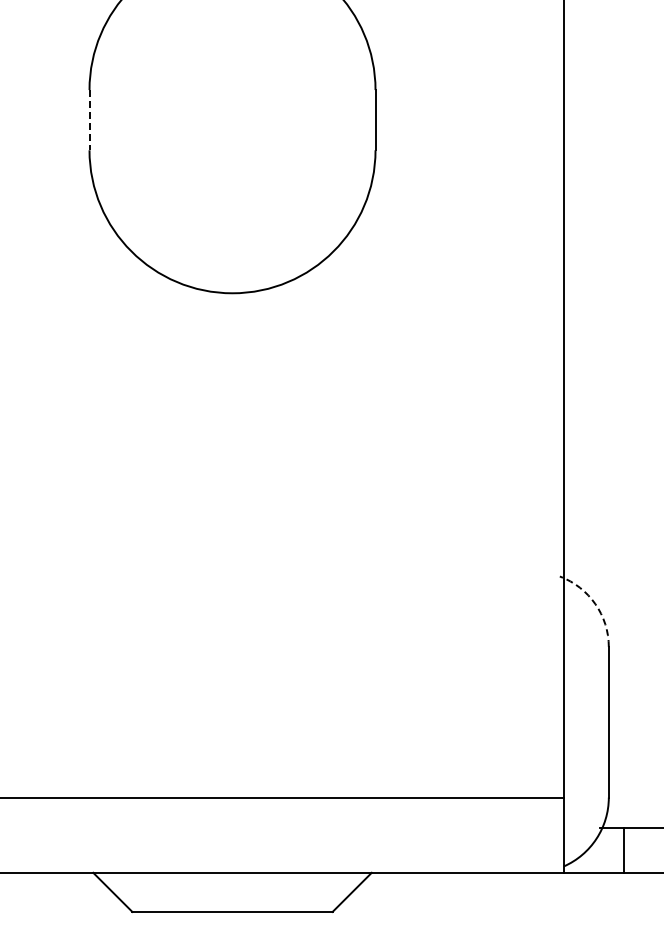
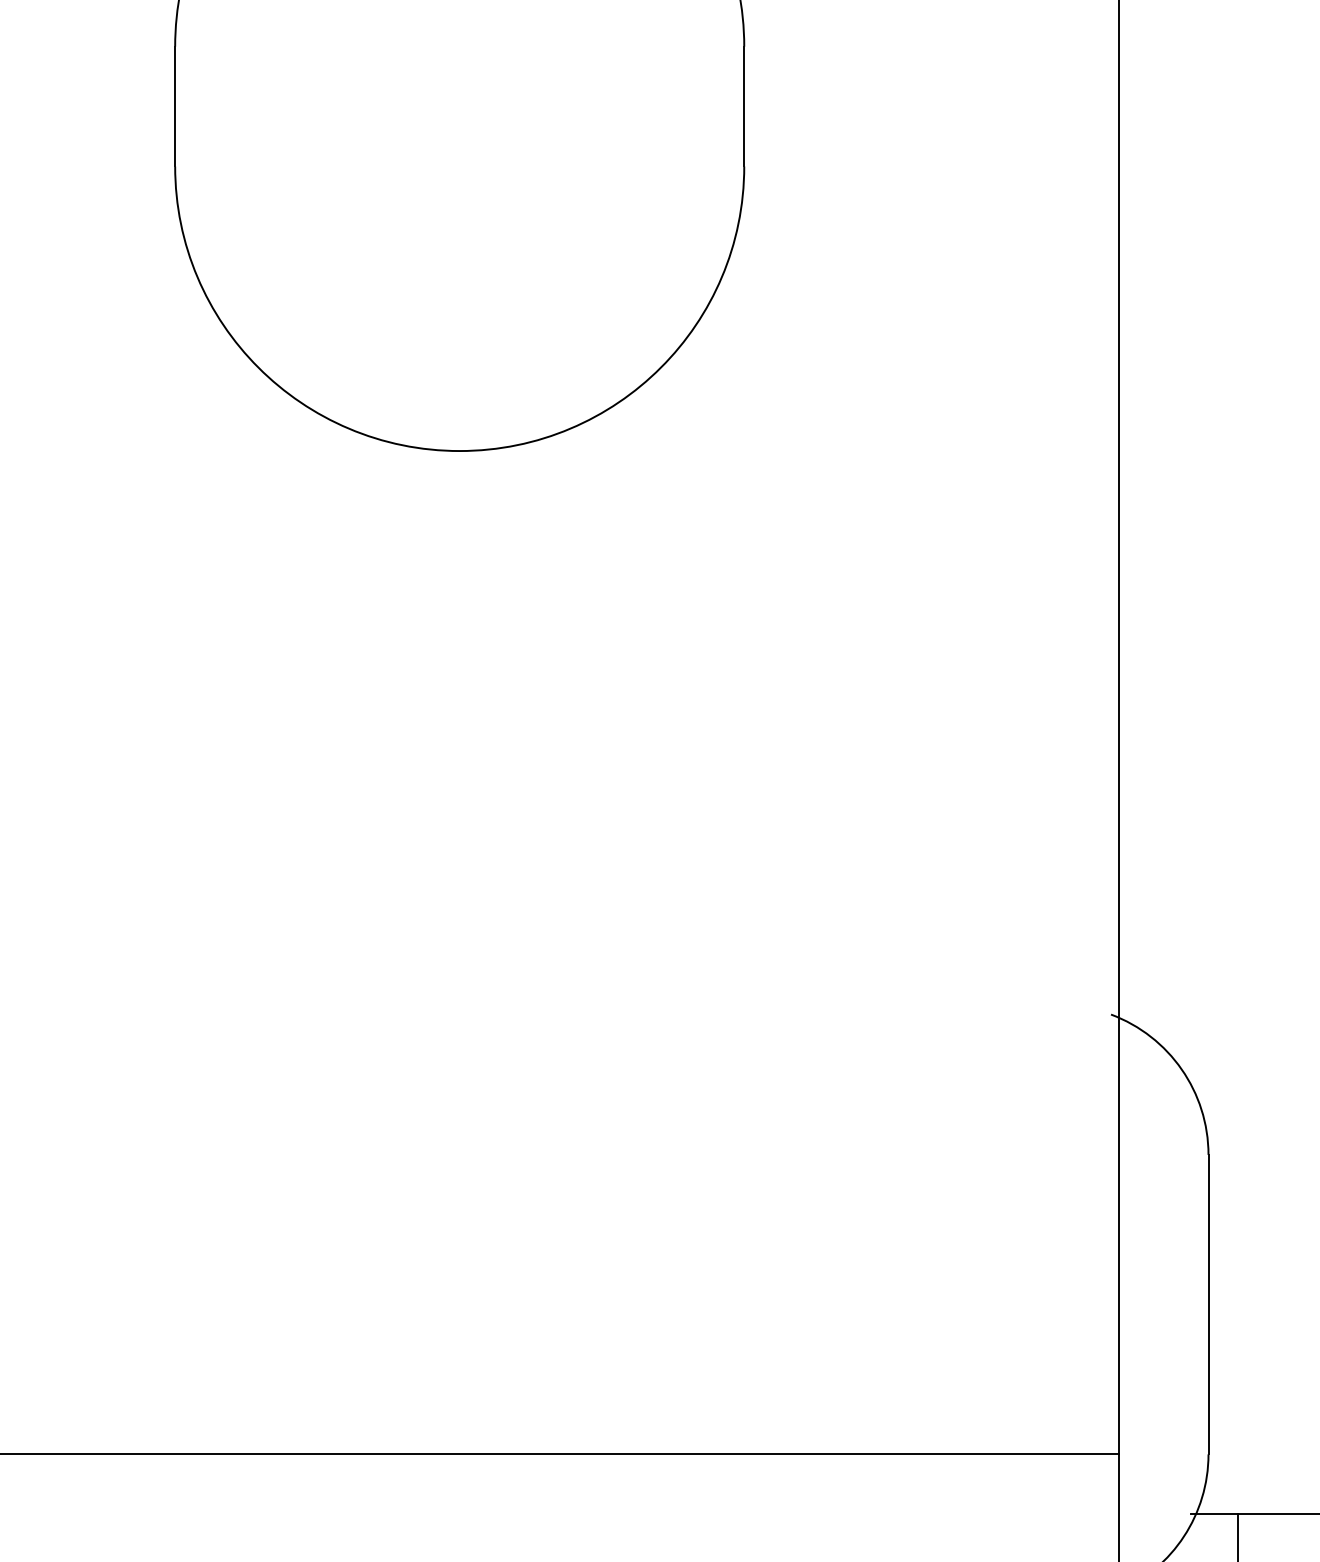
line: (89, 120) -> (175, 107), dashed -> solid
arc: (595, 604) -> (1181, 1070), dashed -> solid

